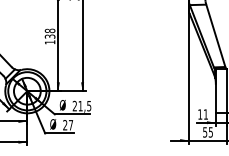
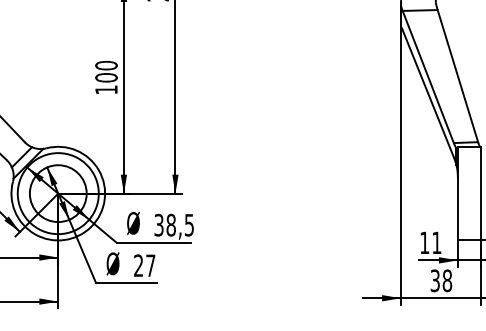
text: (49, 33) -> (105, 71), 138 -> 100
text: (77, 105) -> (164, 223), 21,5 -> 38,5
text: (208, 132) -> (442, 281), 55 -> 38

